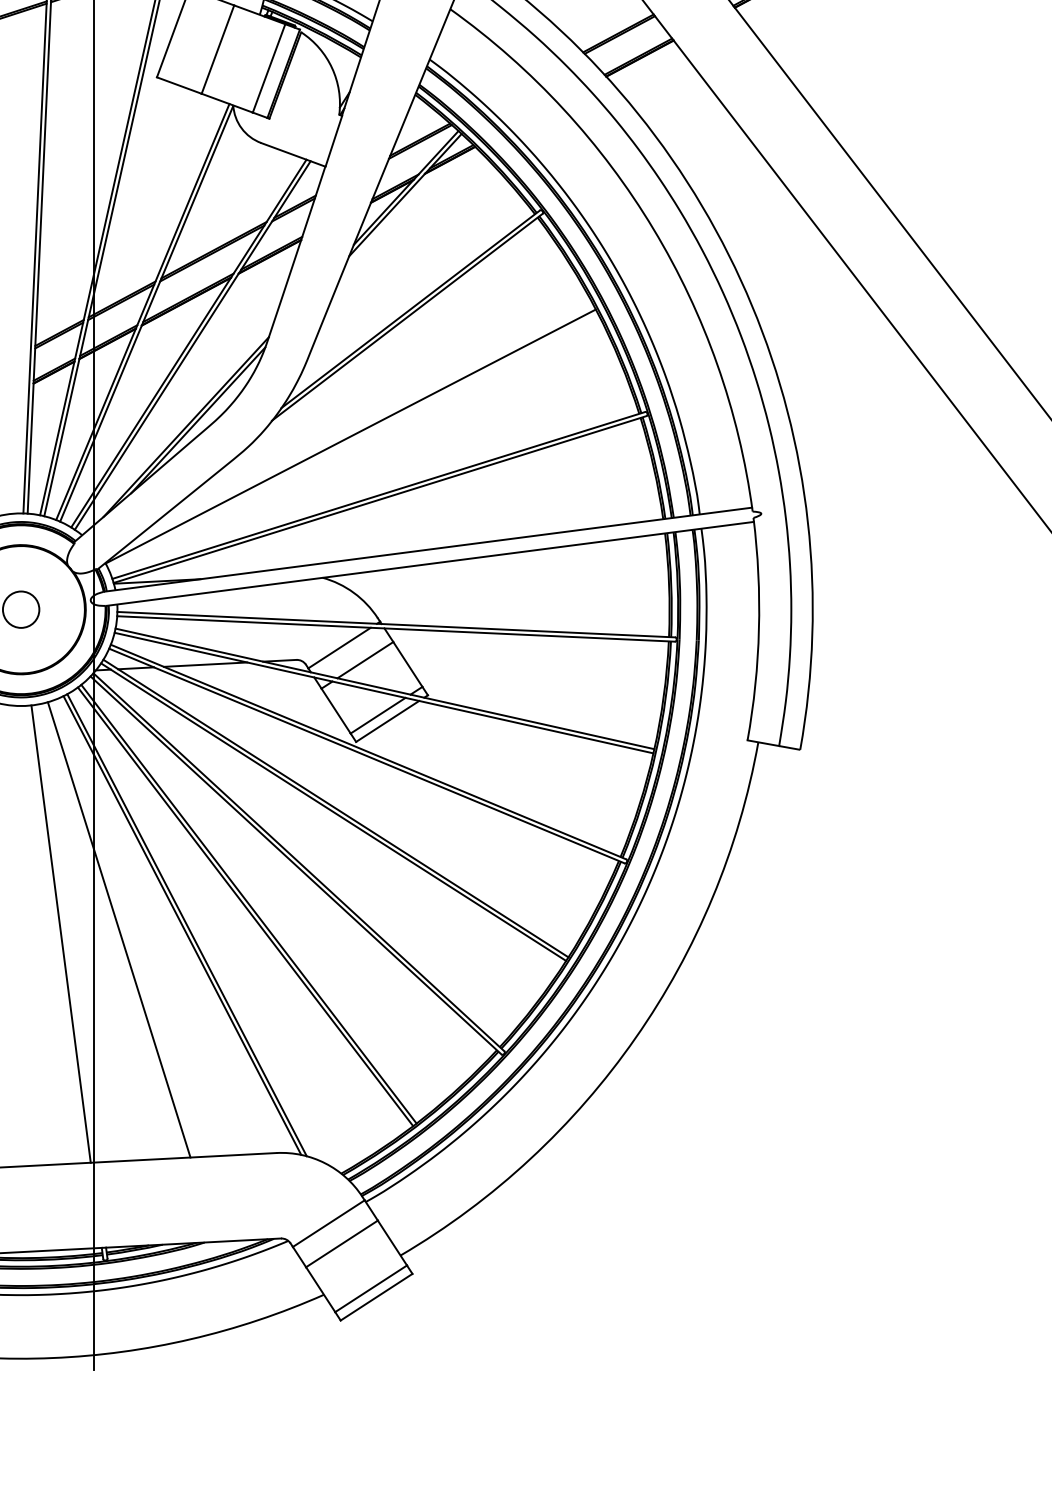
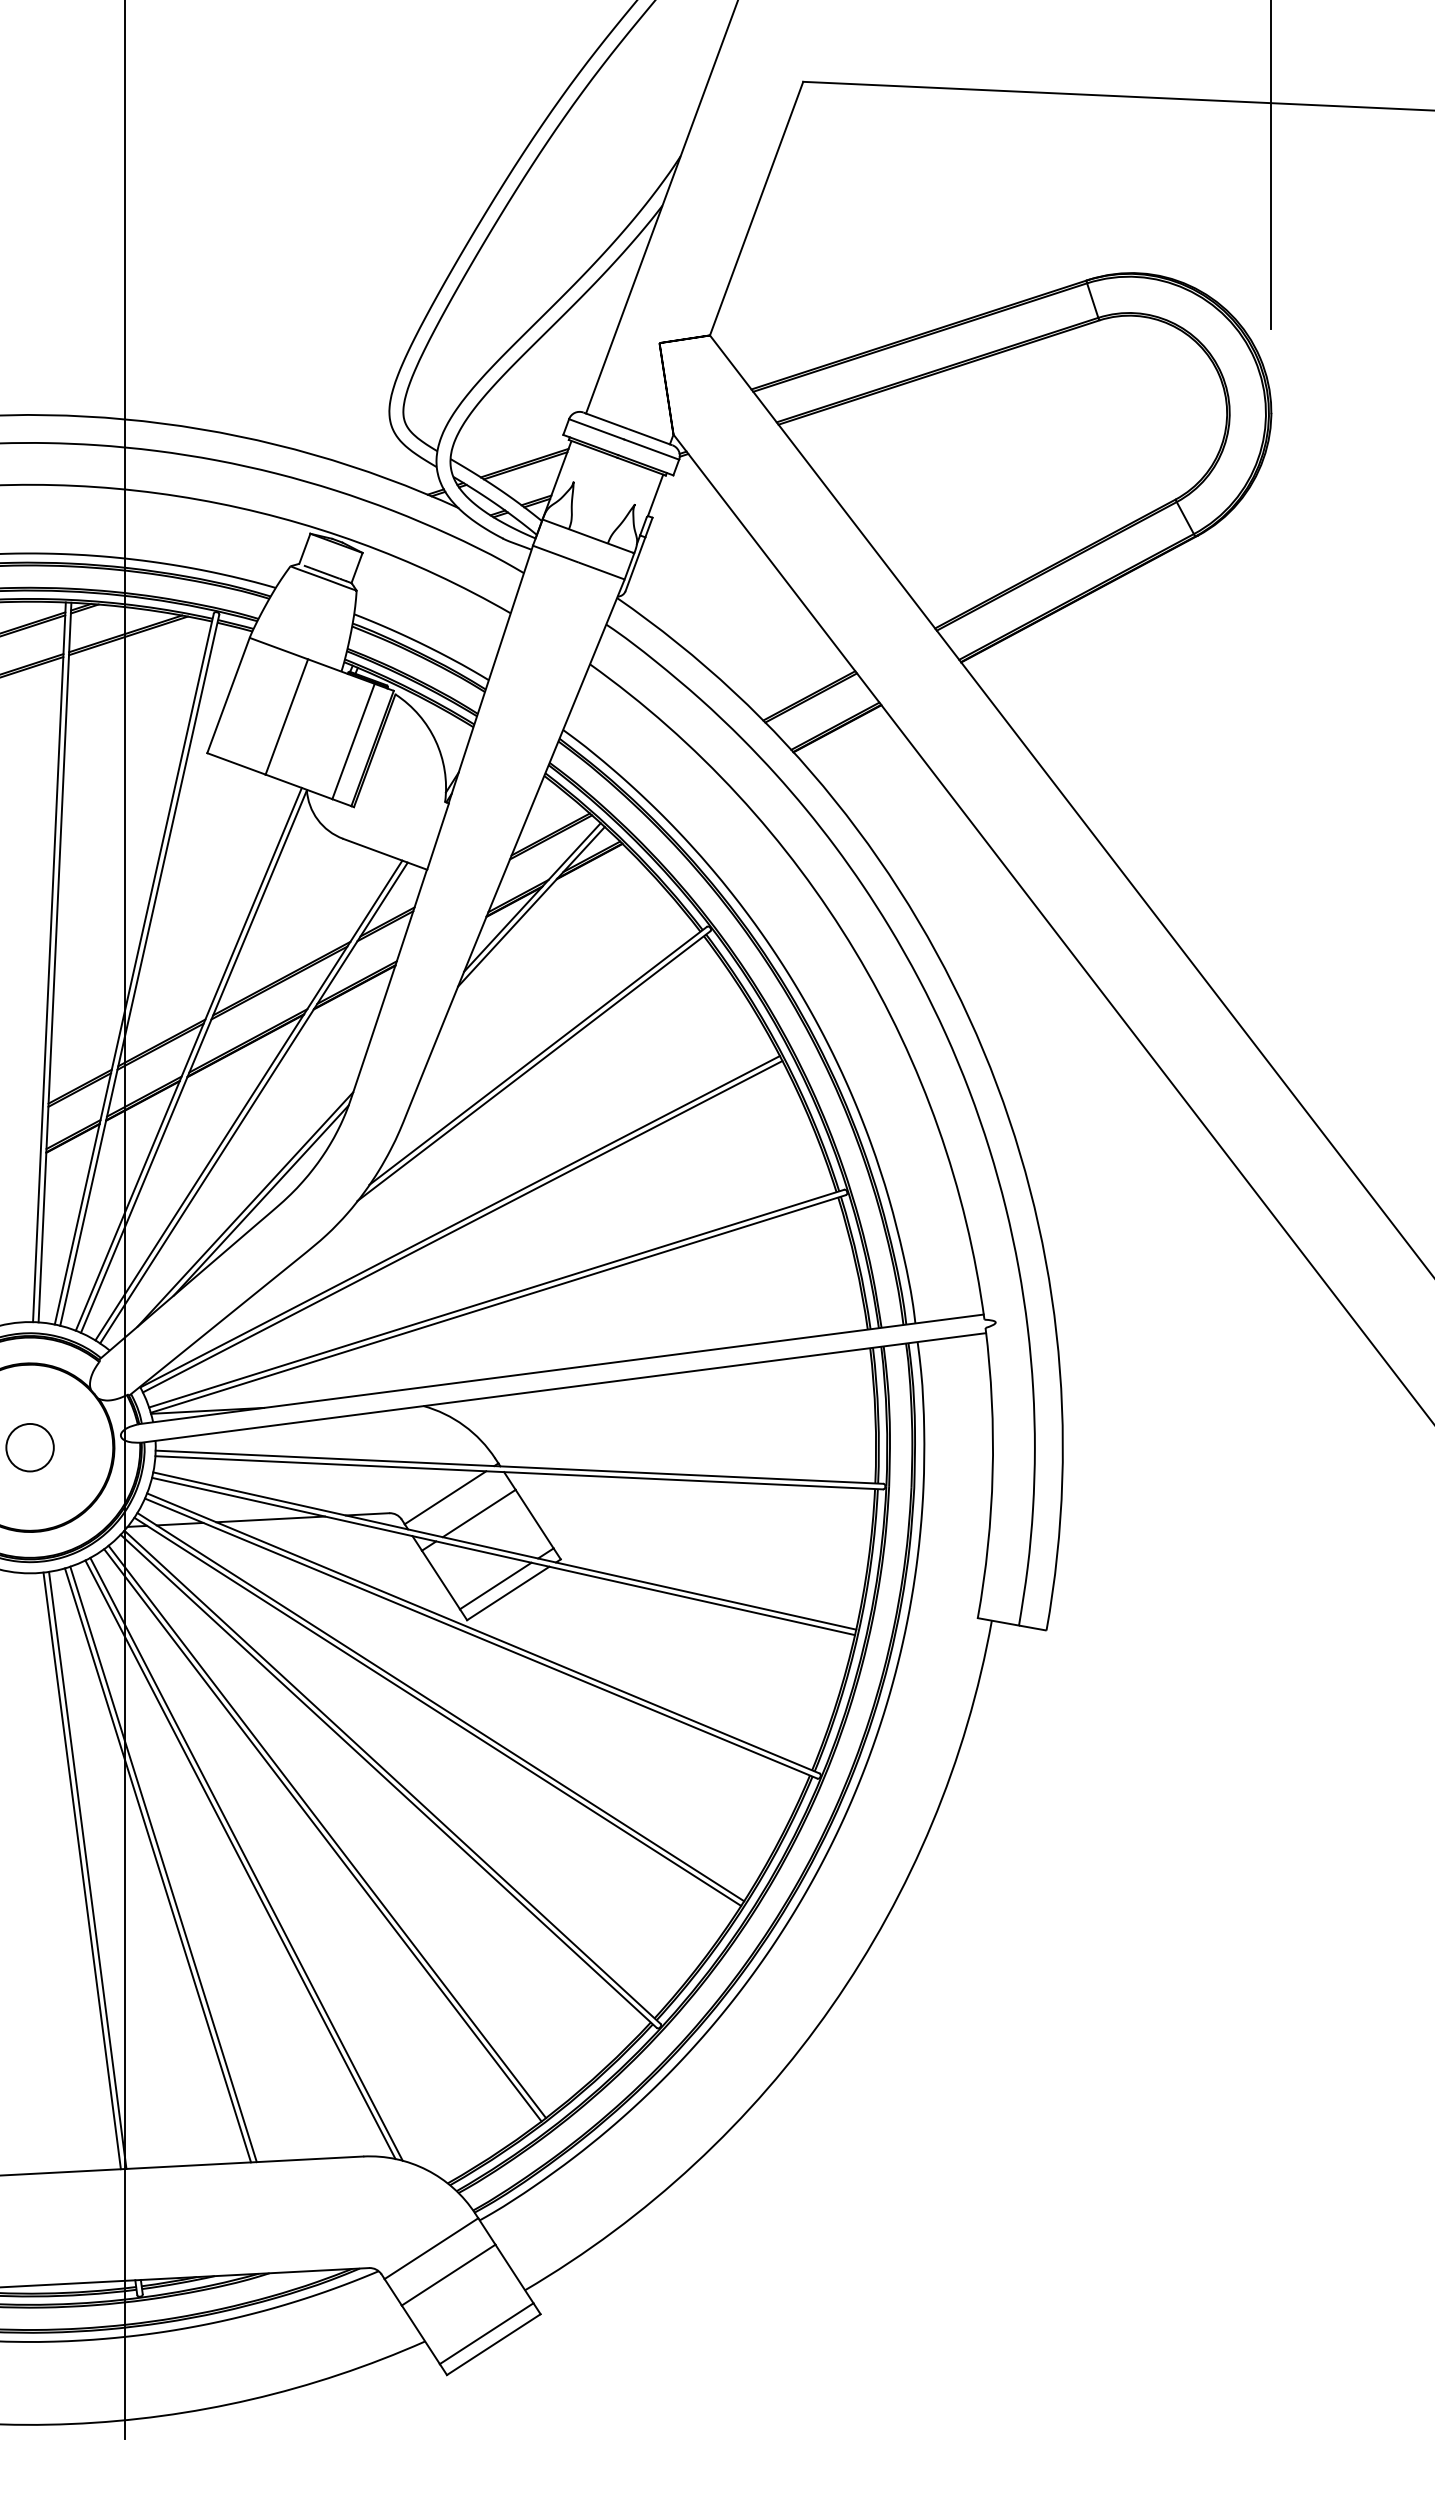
line: (352, 440) -> (462, 1226), added
line: (123, 929) -> (163, 1864), added
line: (65, 933) -> (87, 1869), added

